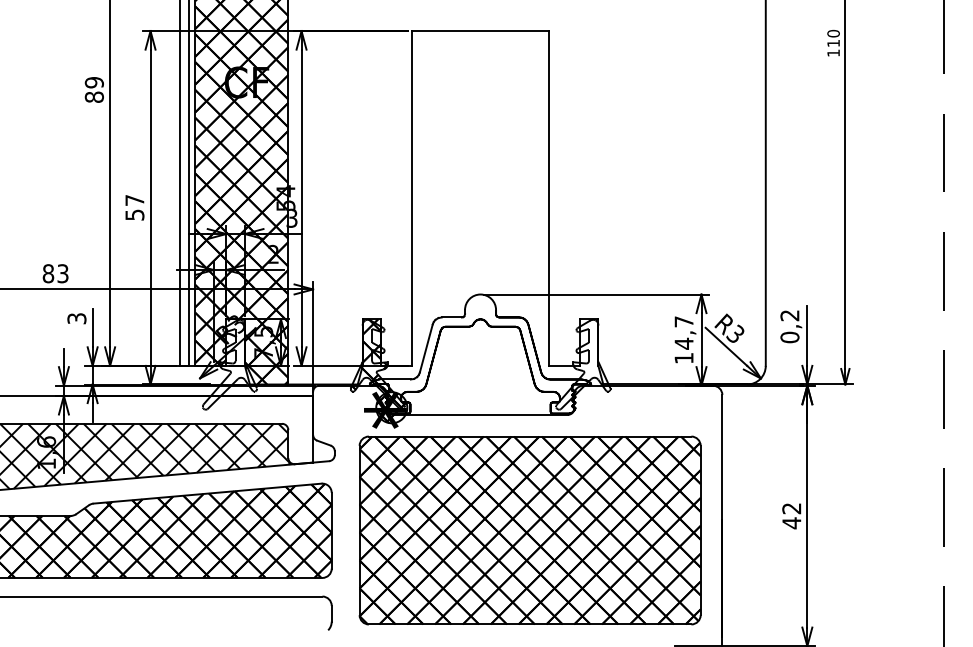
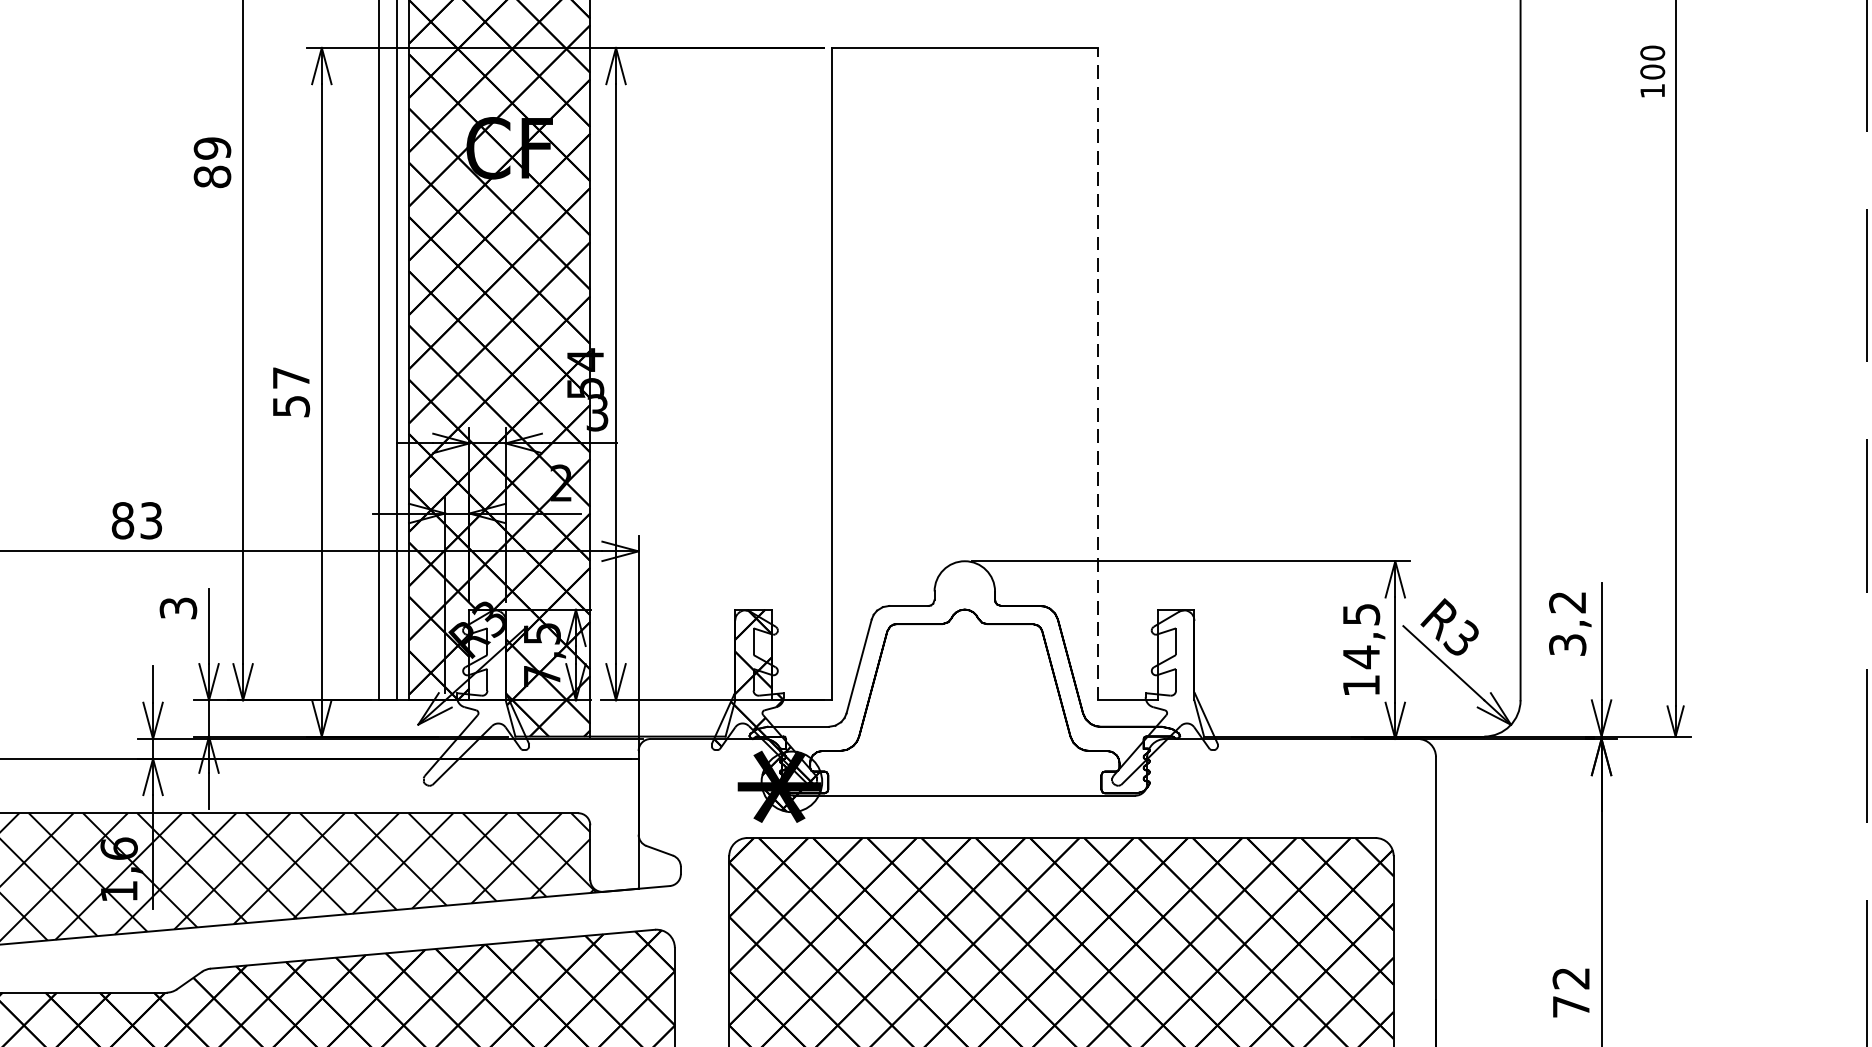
text: (833, 43) -> (1652, 72), 110 -> 100
line: (548, 197) -> (1097, 372), solid -> dashed
text: (683, 321) -> (1360, 613), 14,7 -> 14,5
text: (789, 337) -> (1566, 645), 0,2 -> 3,2
text: (791, 523) -> (1570, 1007), 42 -> 72

